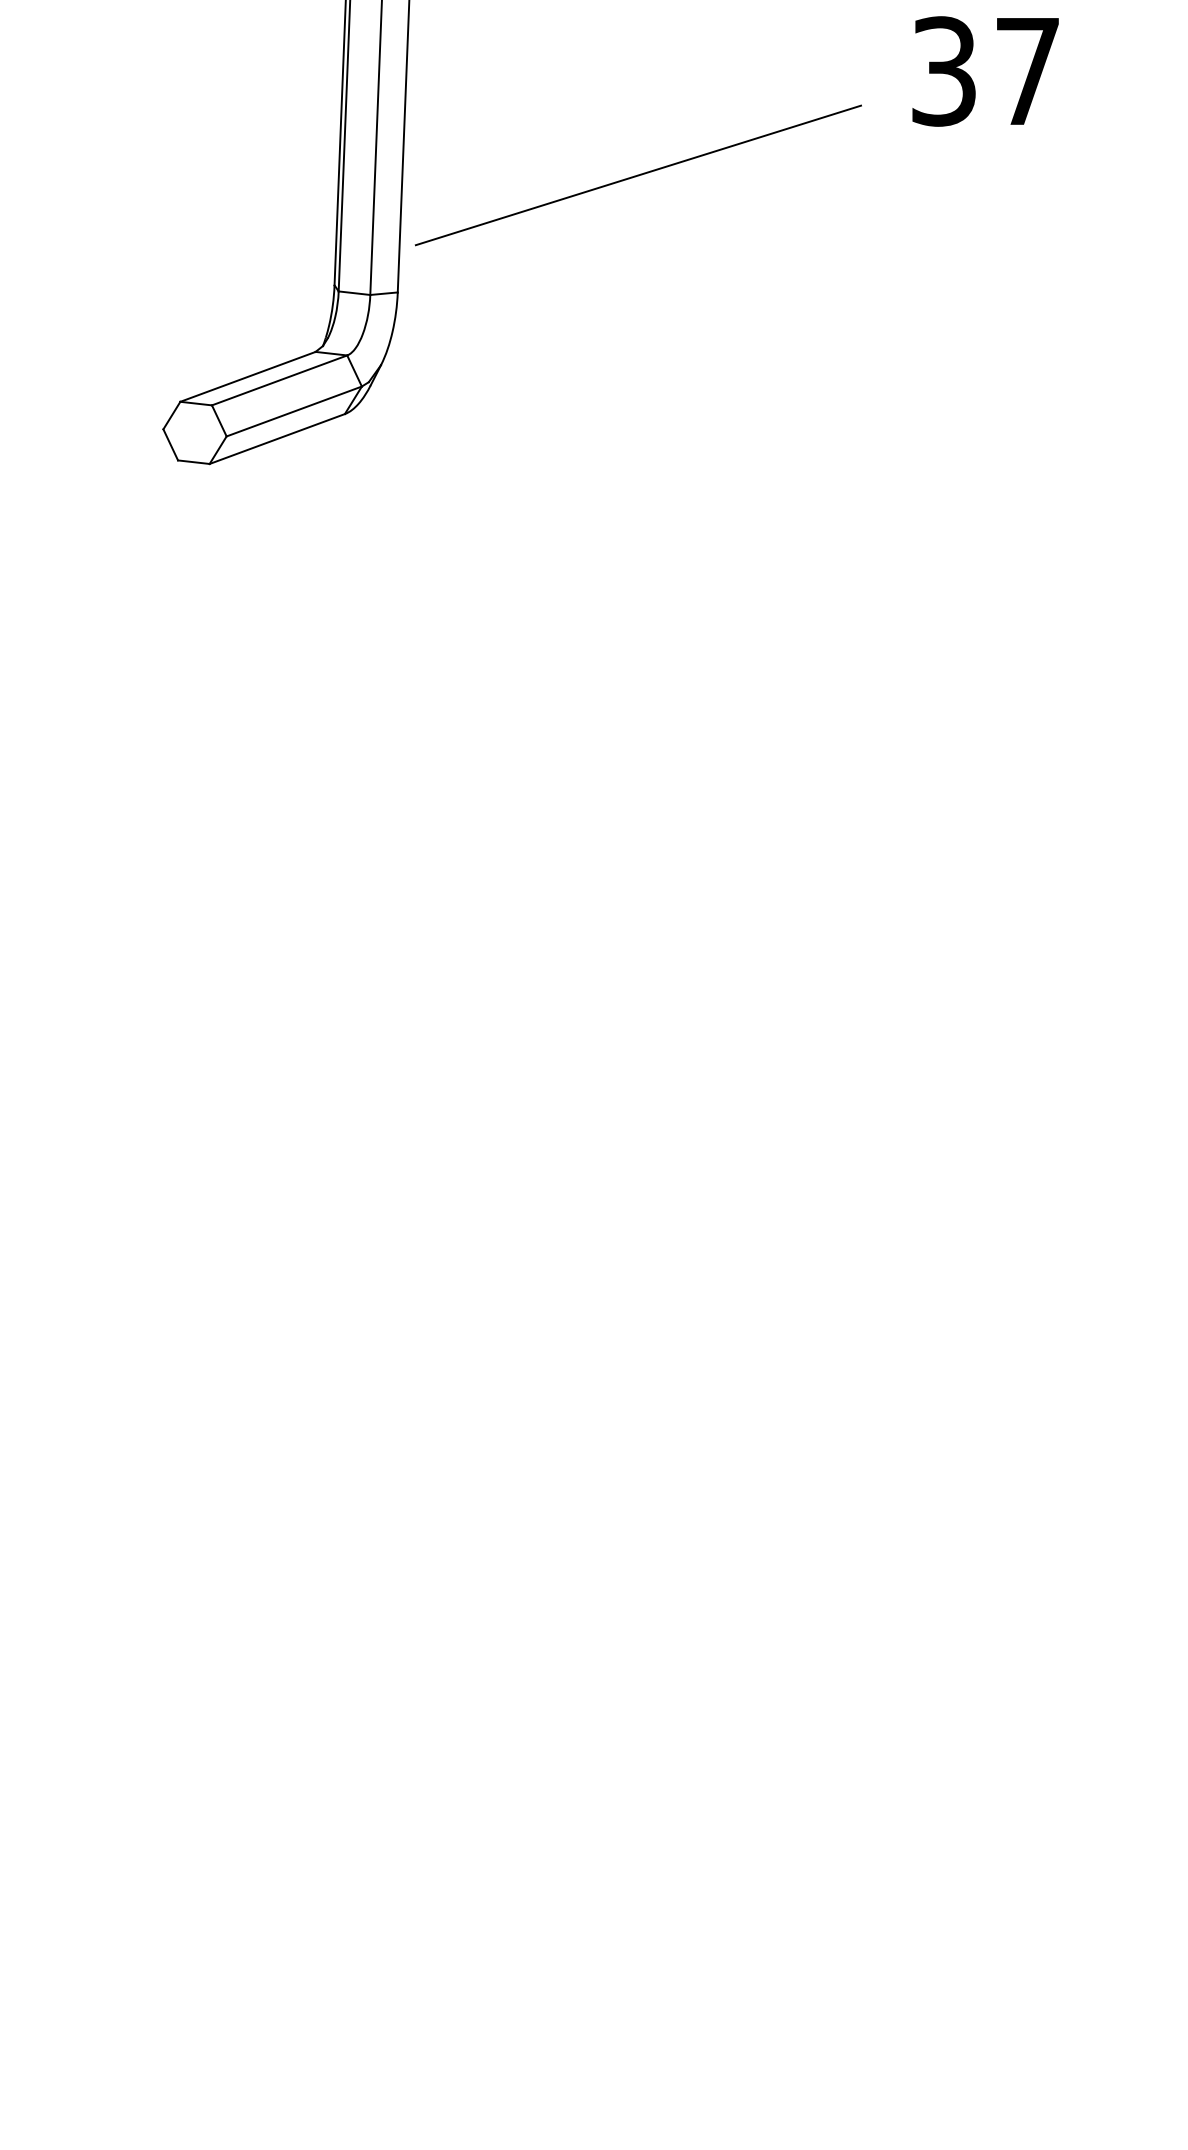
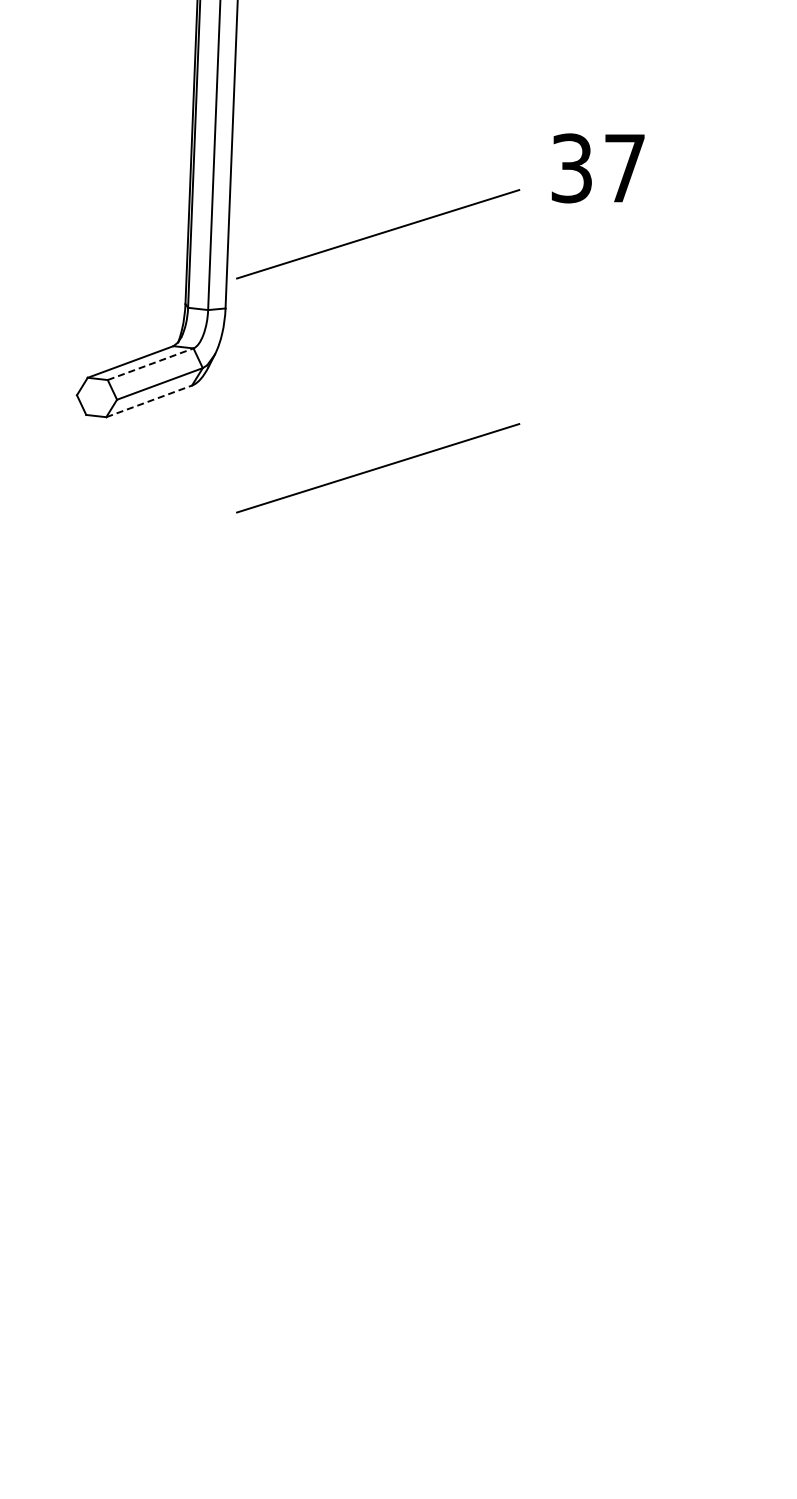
line: (279, 380) -> (150, 364), solid -> dashed
line: (277, 439) -> (149, 401), solid -> dashed
line: (639, 544) -> (378, 468), added

